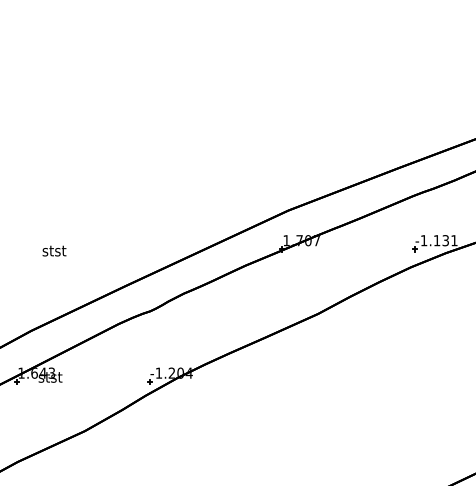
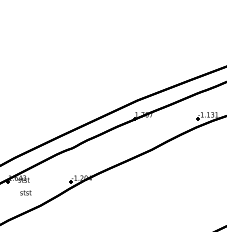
text: (53, 250) -> (25, 192), moved

